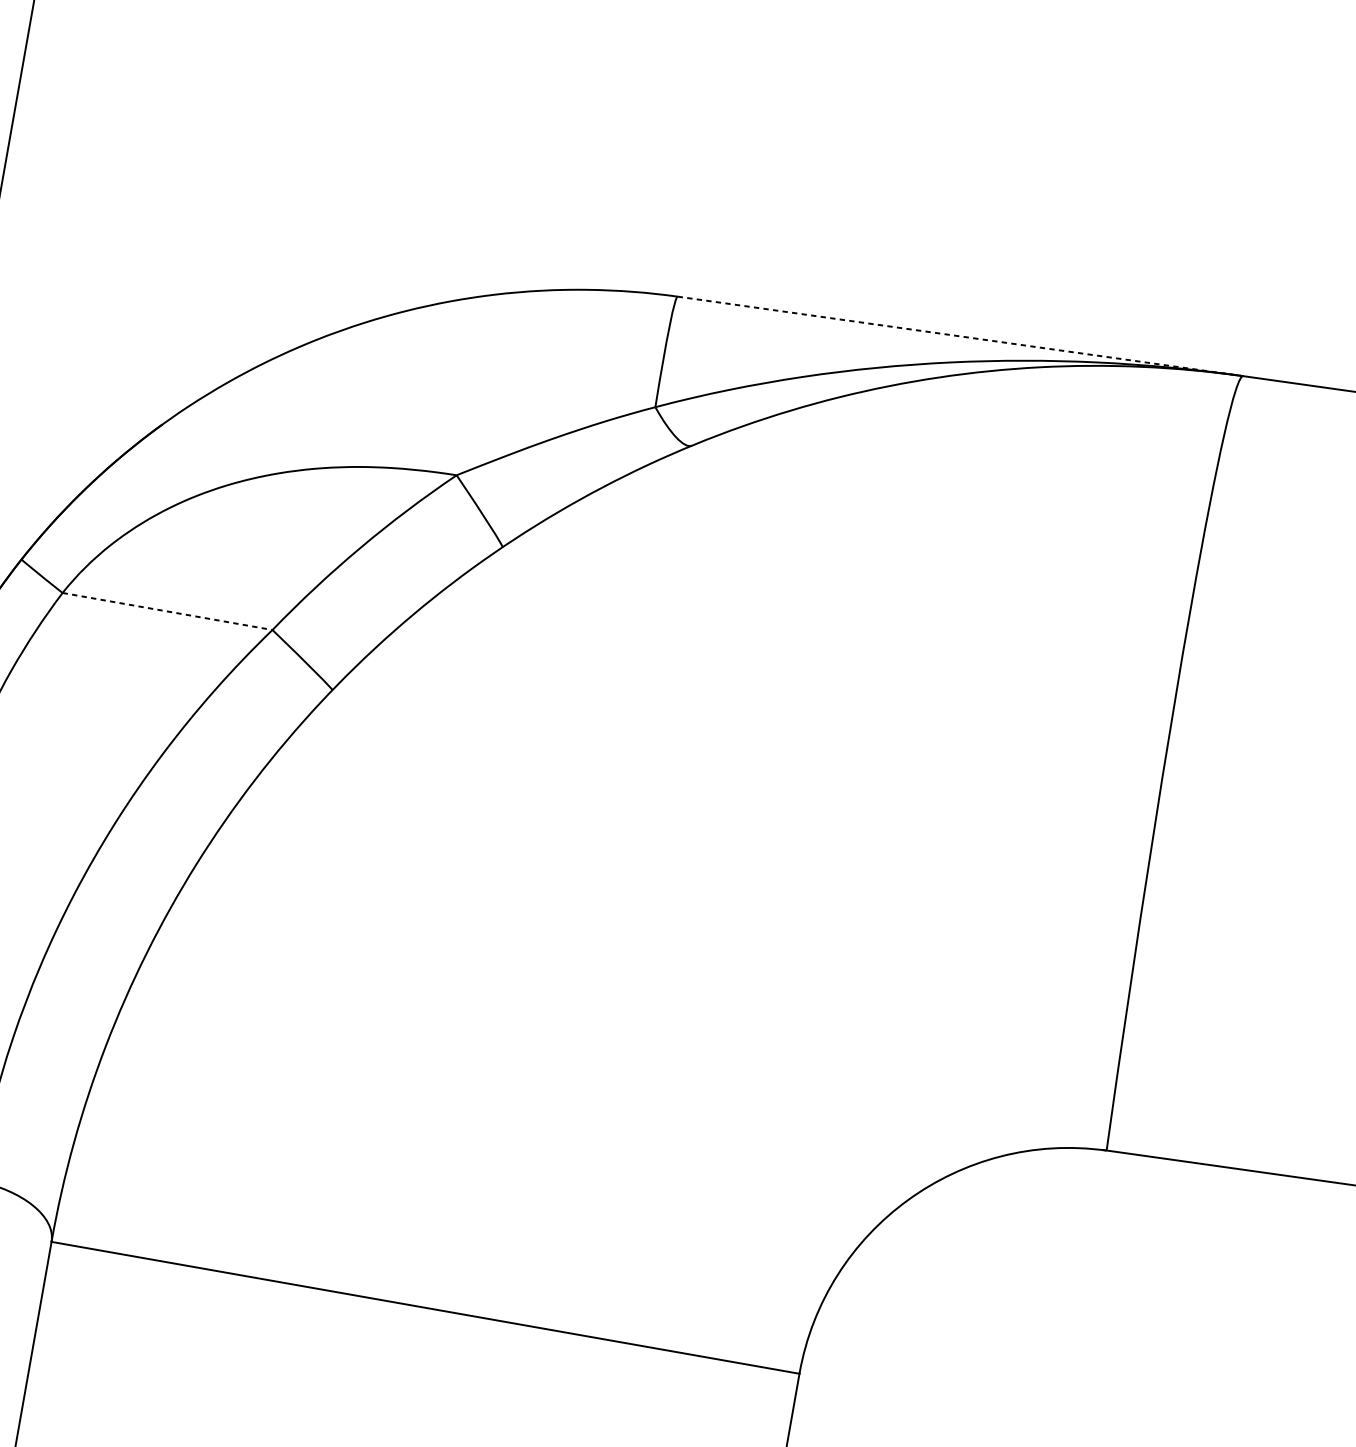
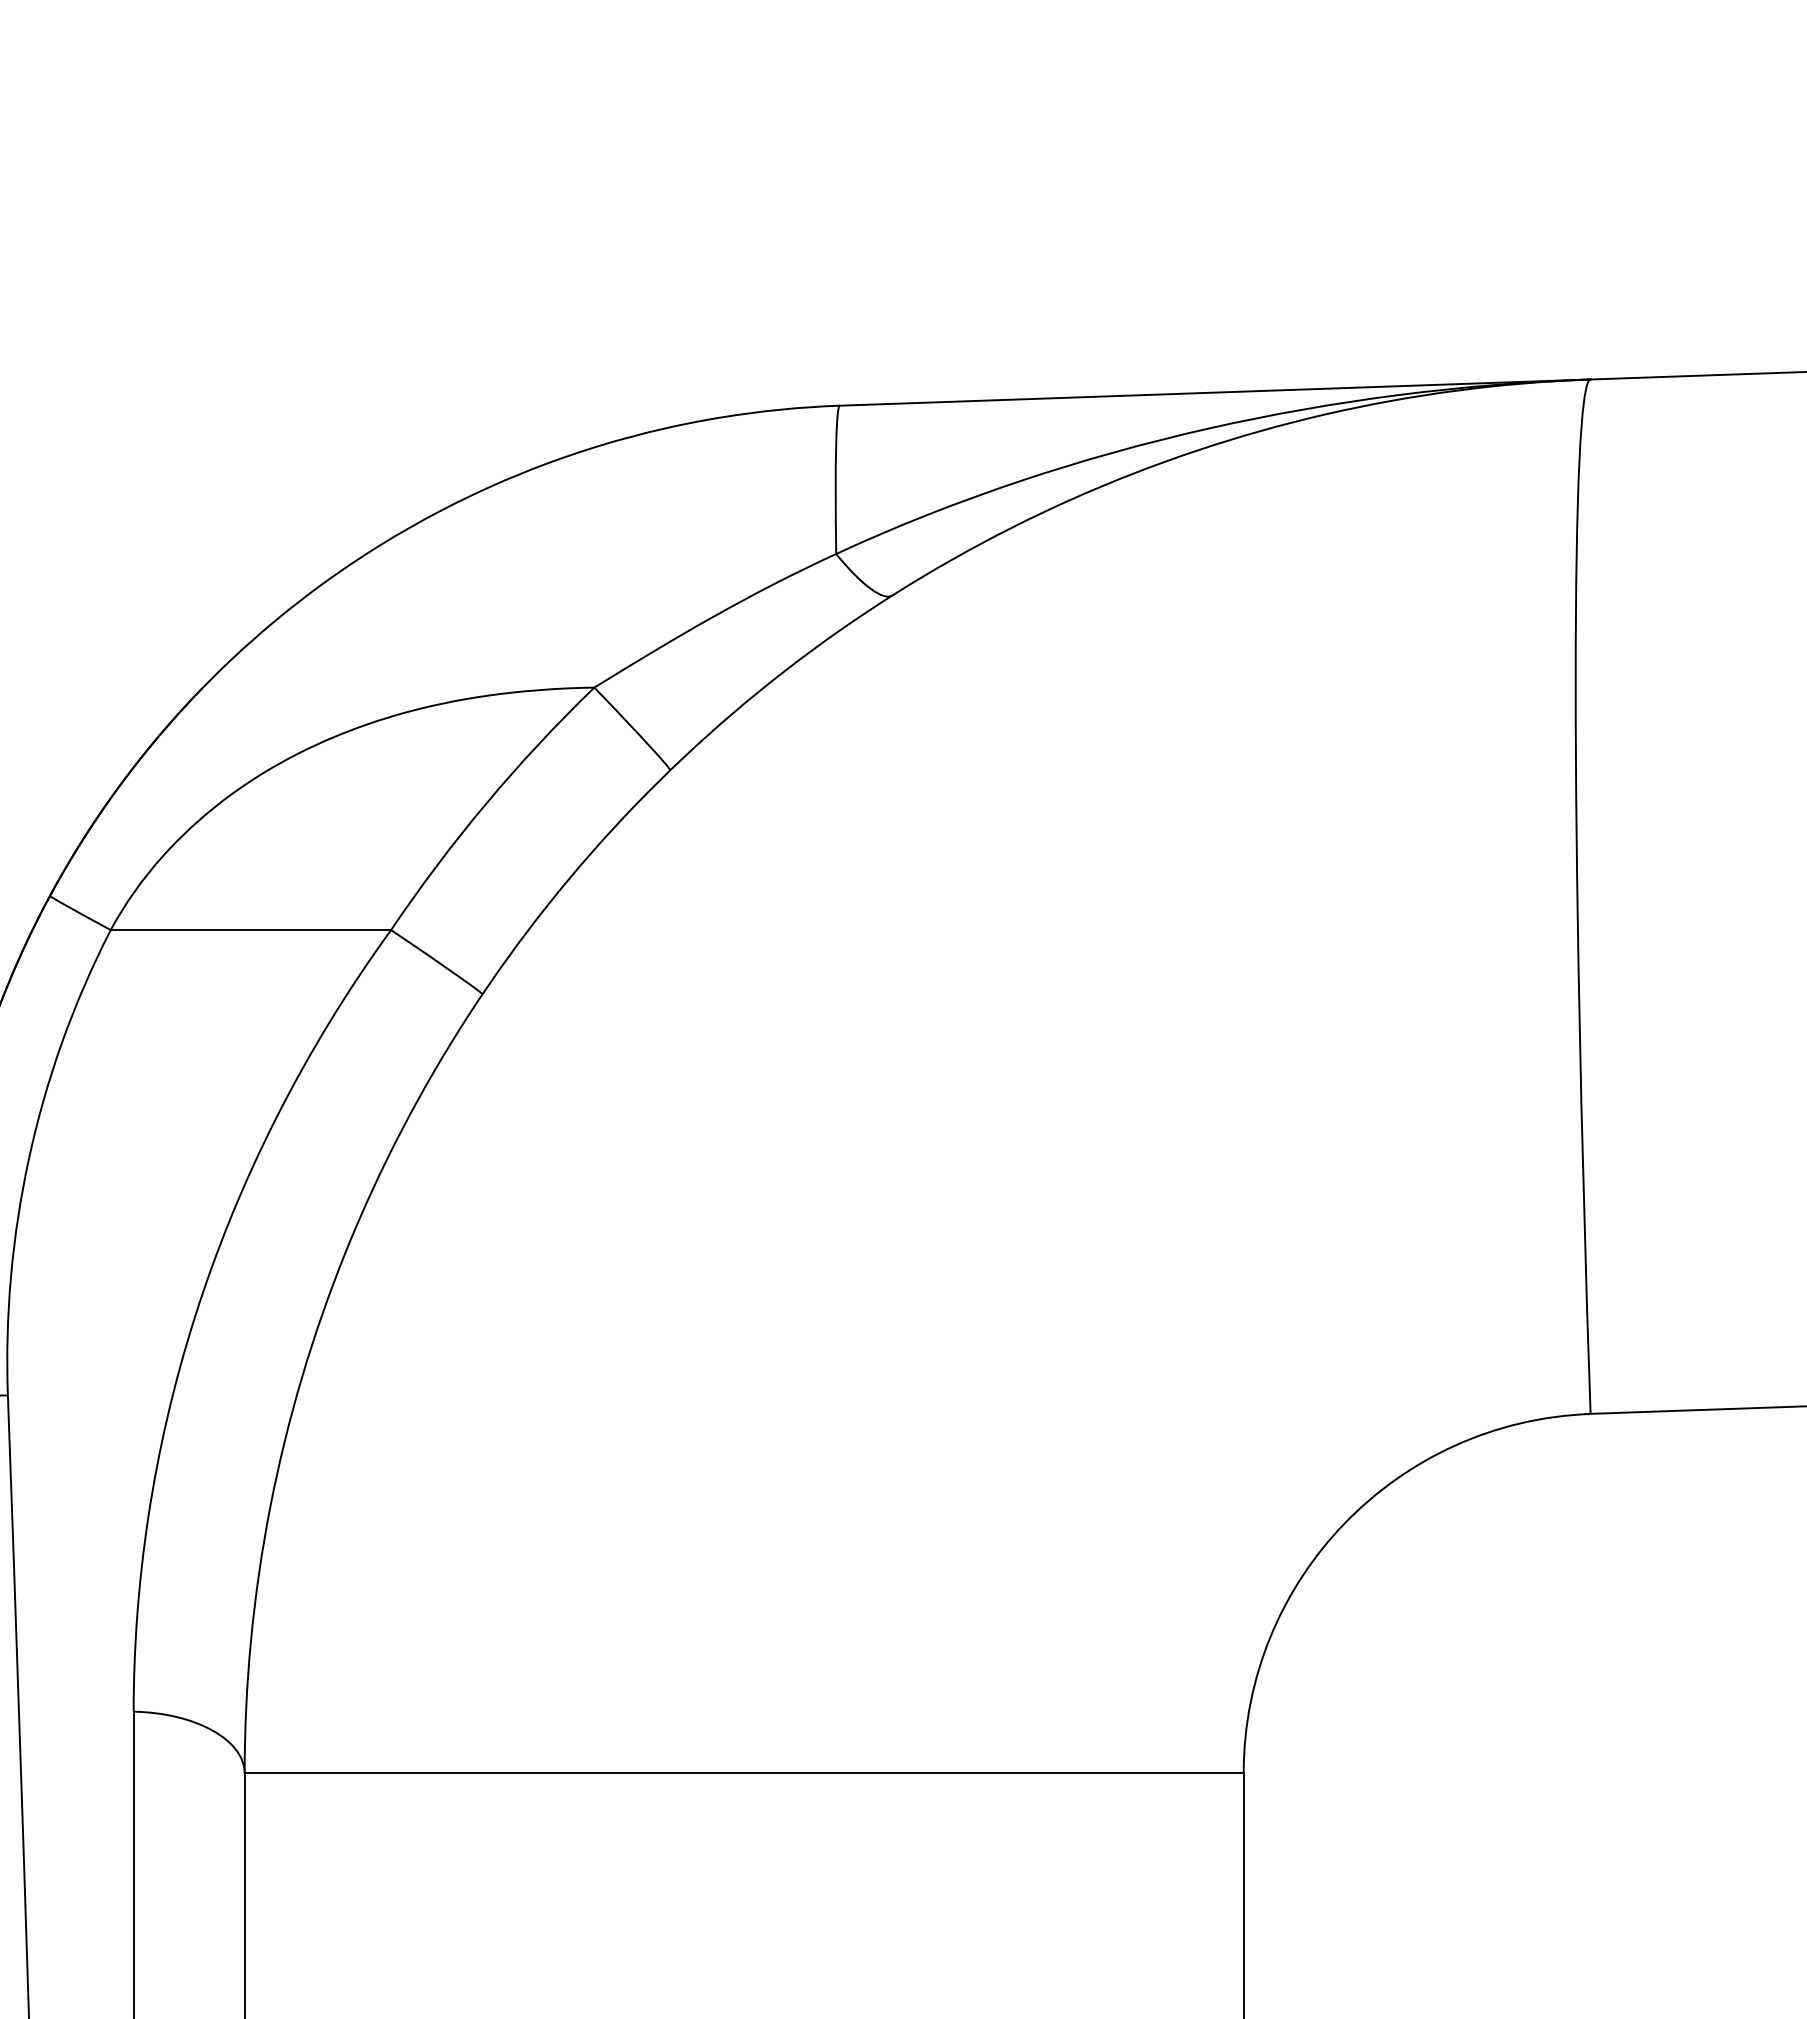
line: (960, 336) -> (1215, 392), dashed -> solid
line: (167, 611) -> (251, 930), dashed -> solid

